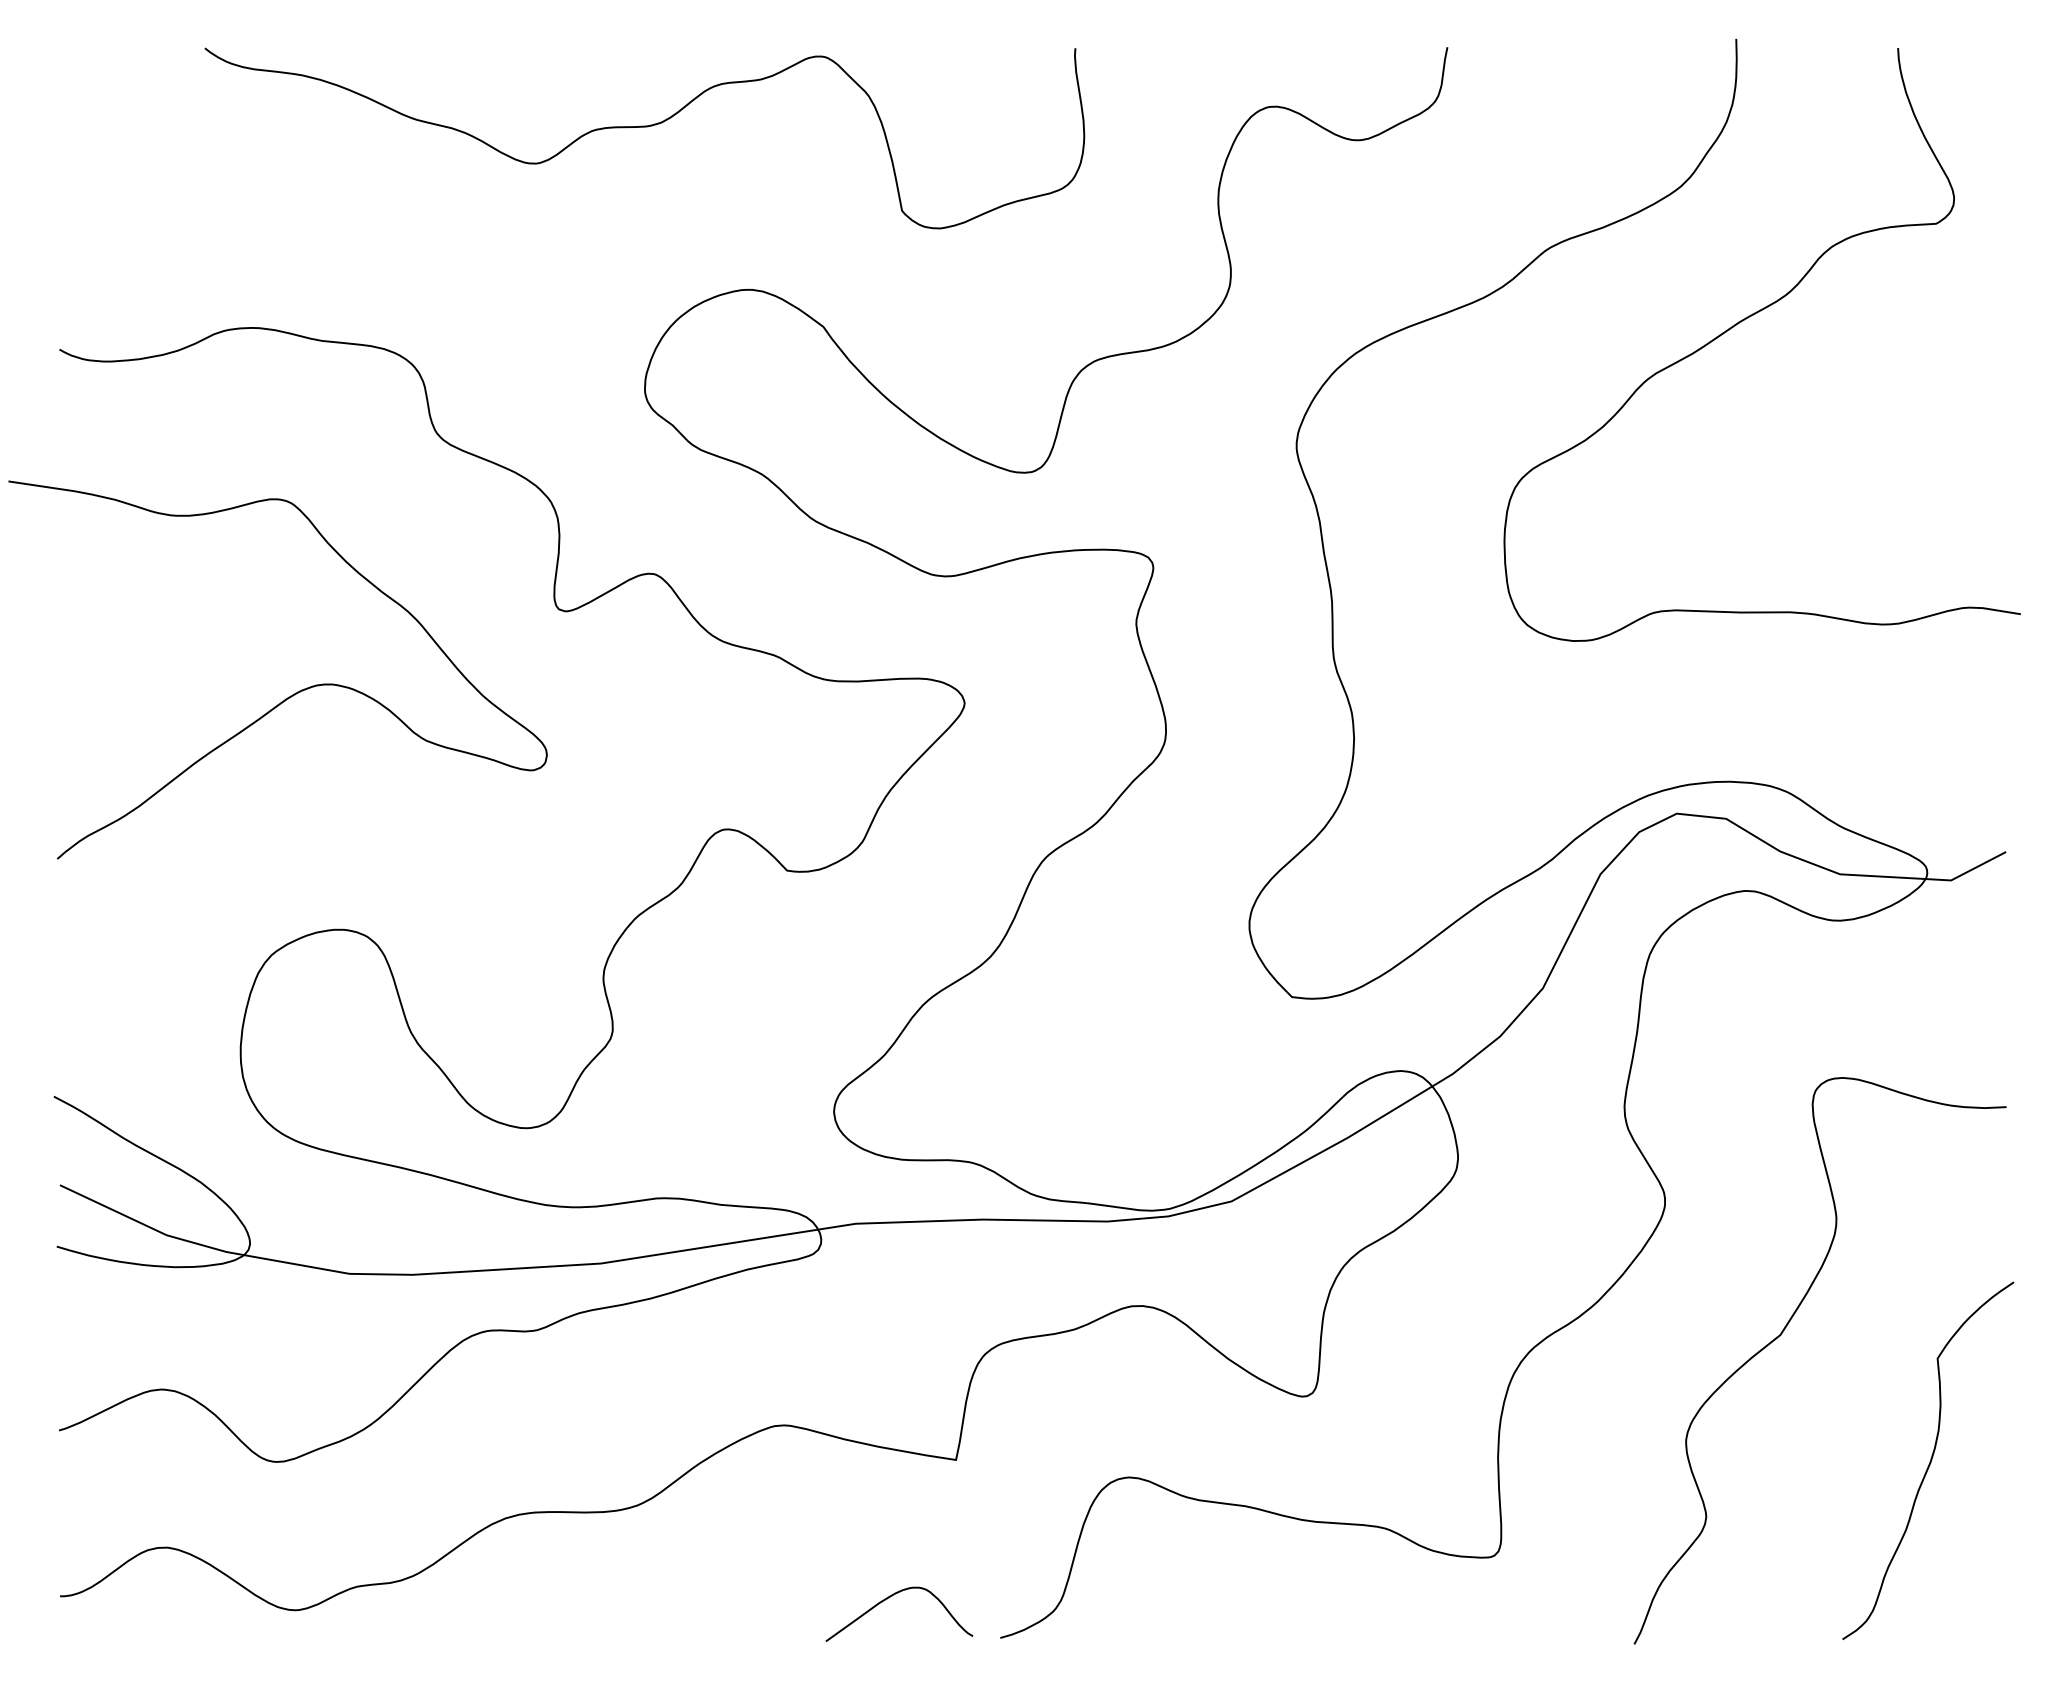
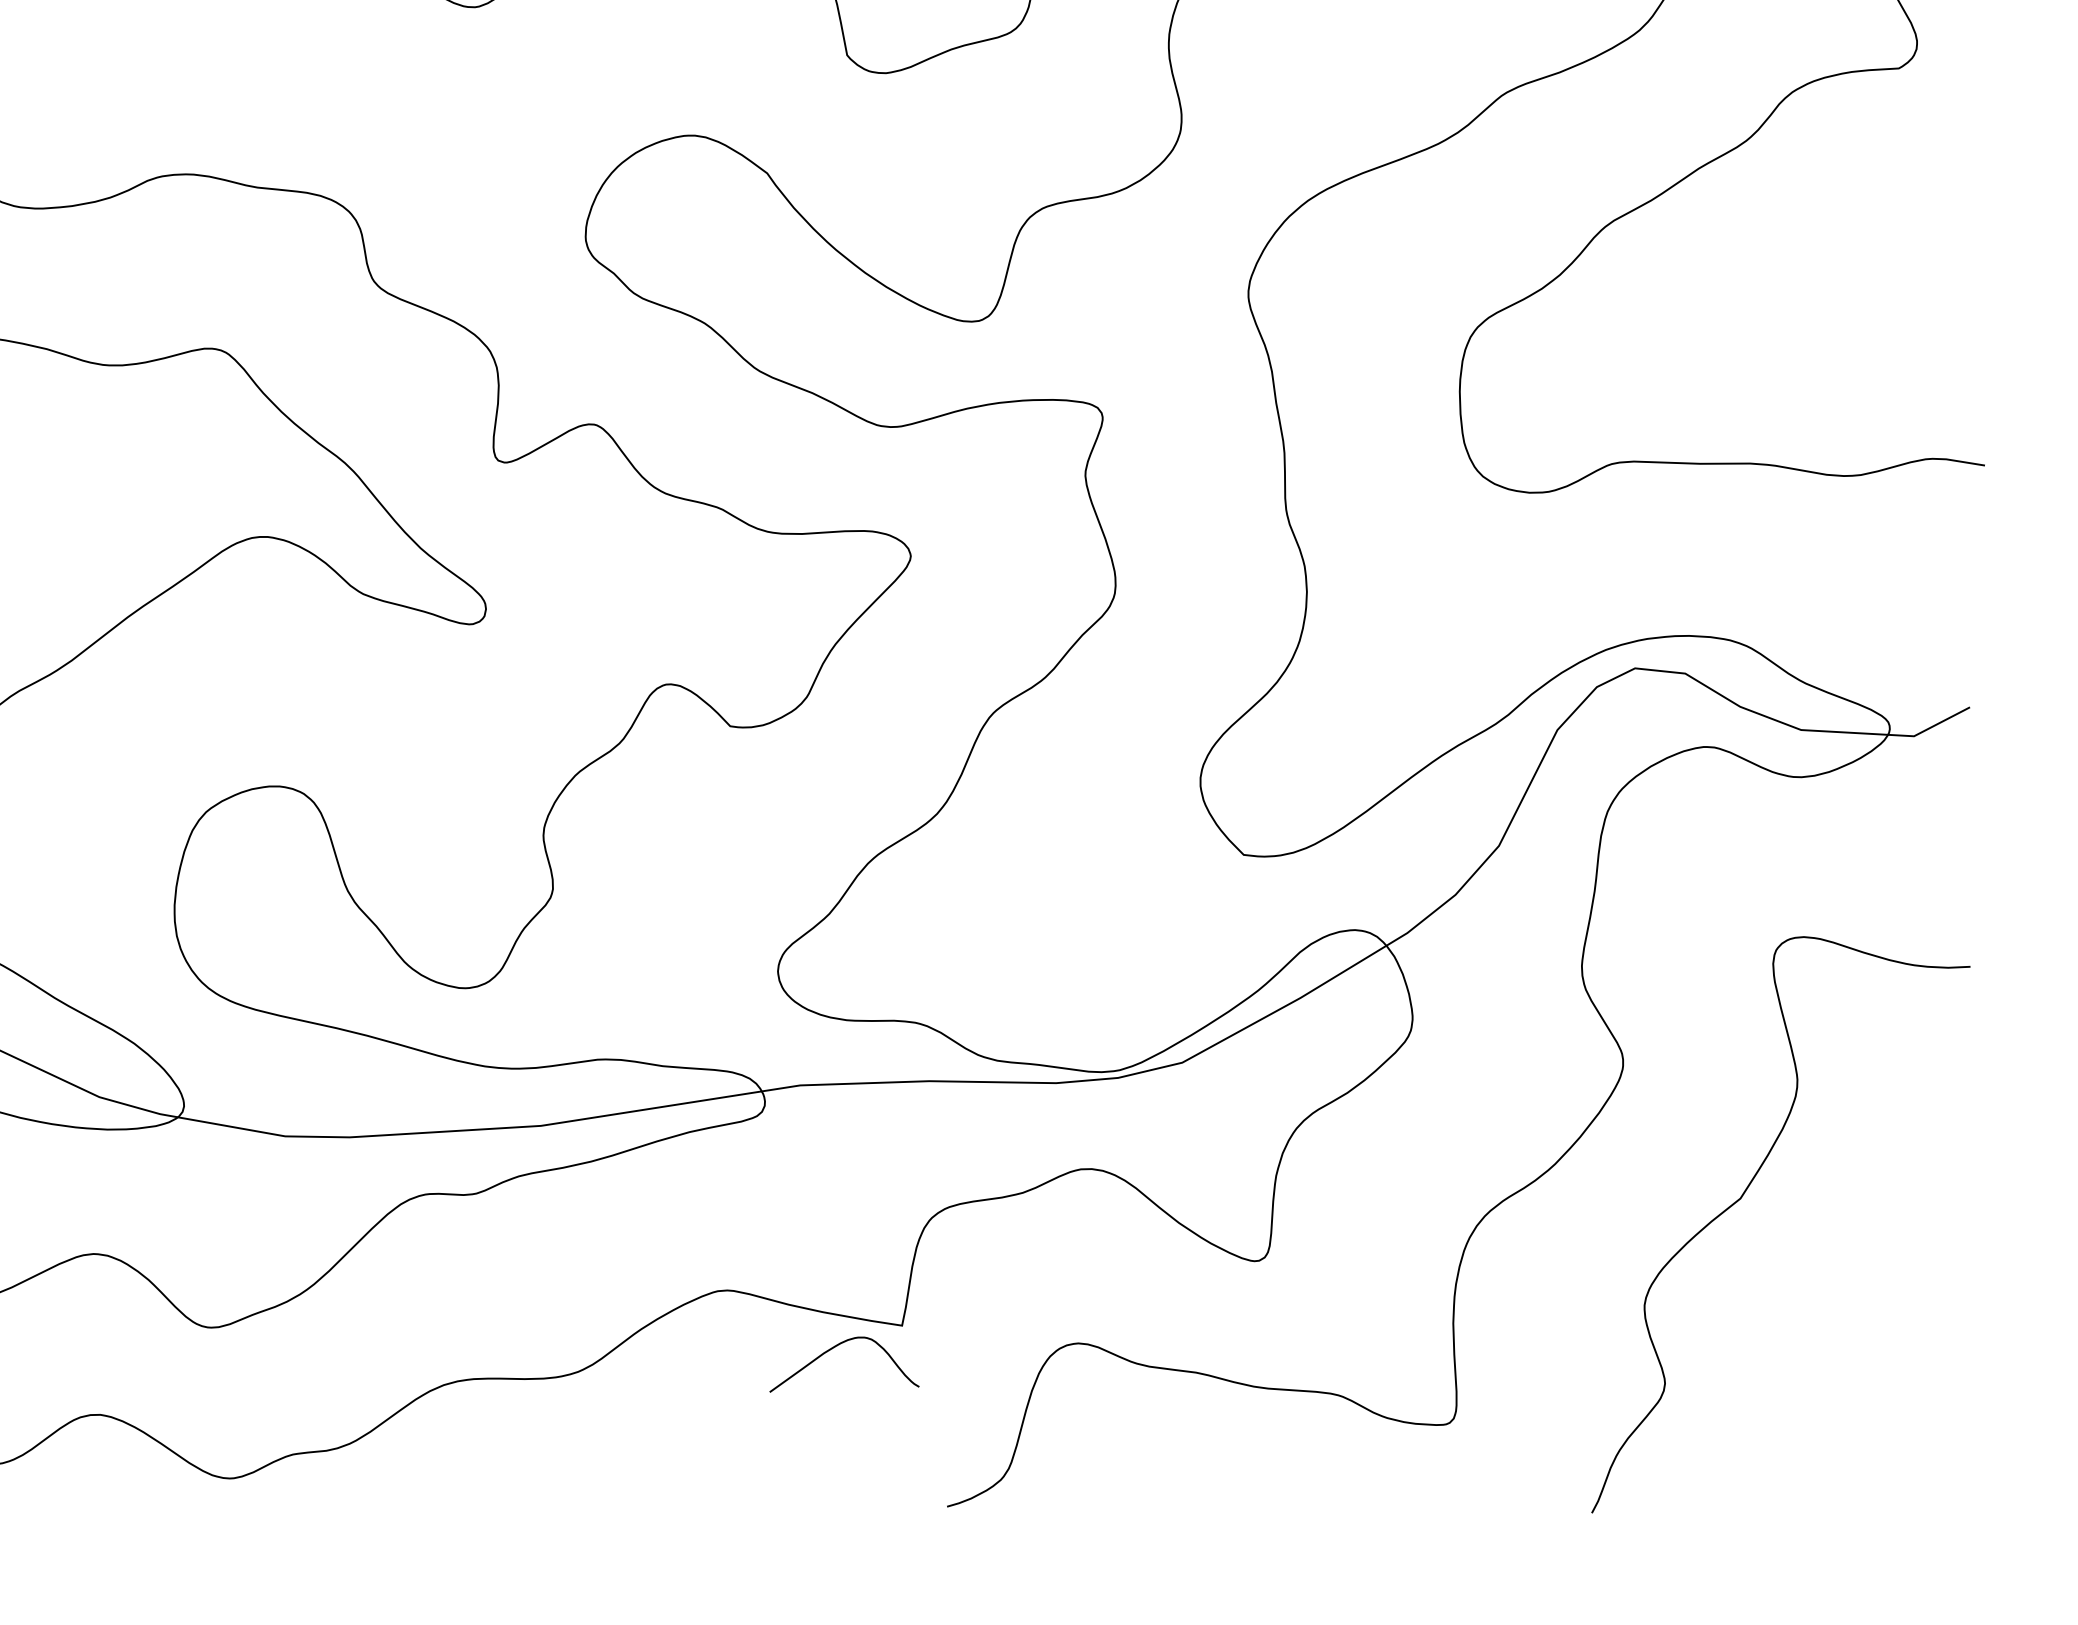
curve: (1929, 1461) -> (1892, 1327), removed
curve: (890, 1597) -> (835, 1347), moved

